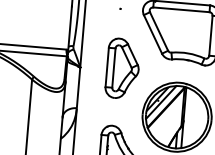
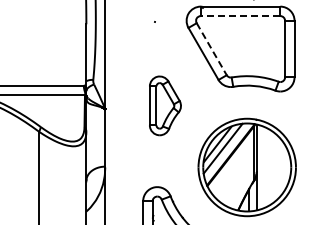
line: (181, 10) -> (240, 16), solid -> dashed
line: (158, 31) -> (211, 49), solid -> dashed
part: (123, 68) -> (165, 105), size x0.7

